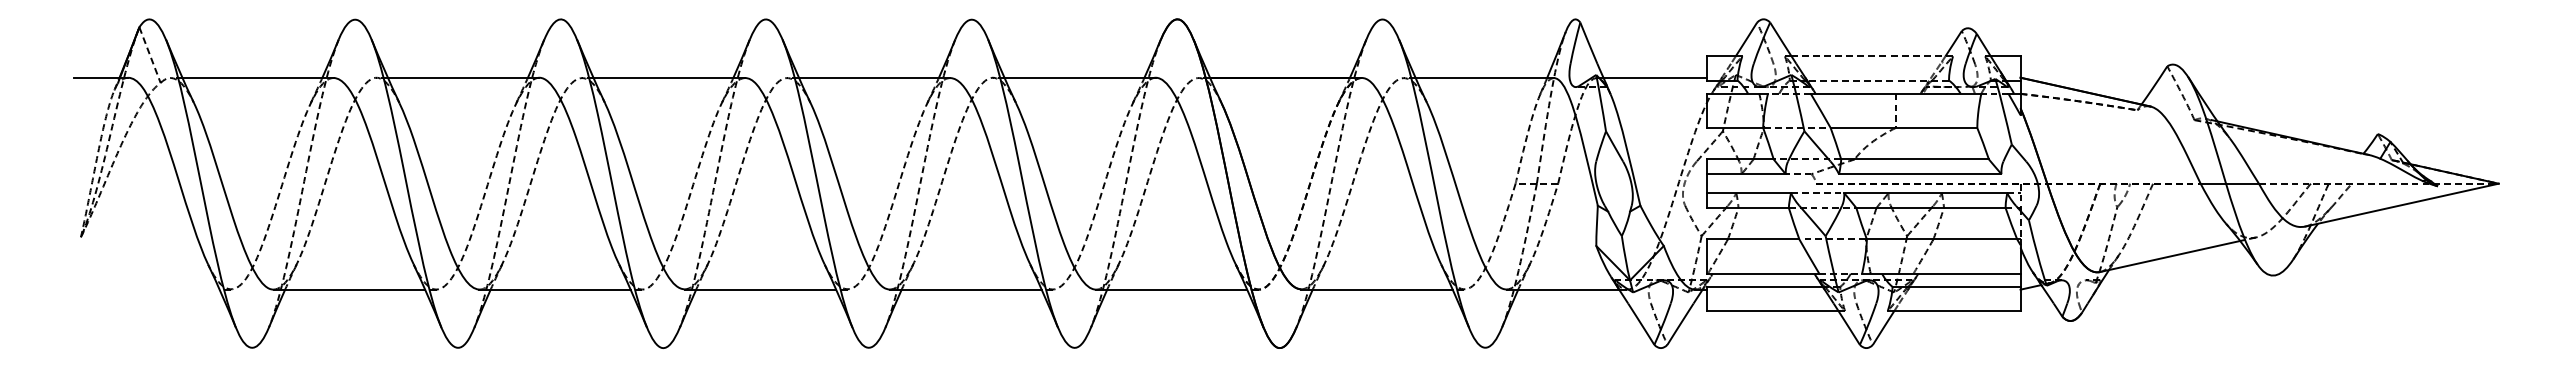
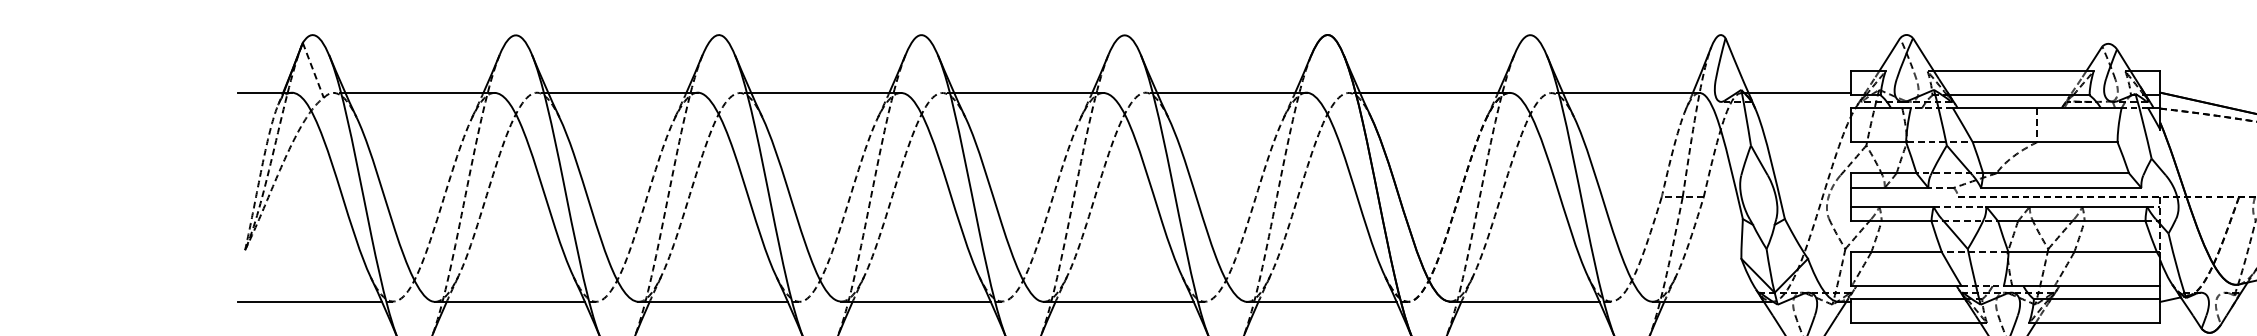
line: (1872, 56) -> (2014, 71), dashed -> solid
line: (1878, 80) -> (2020, 95), dashed -> solid
line: (146, 289) -> (309, 301), added

